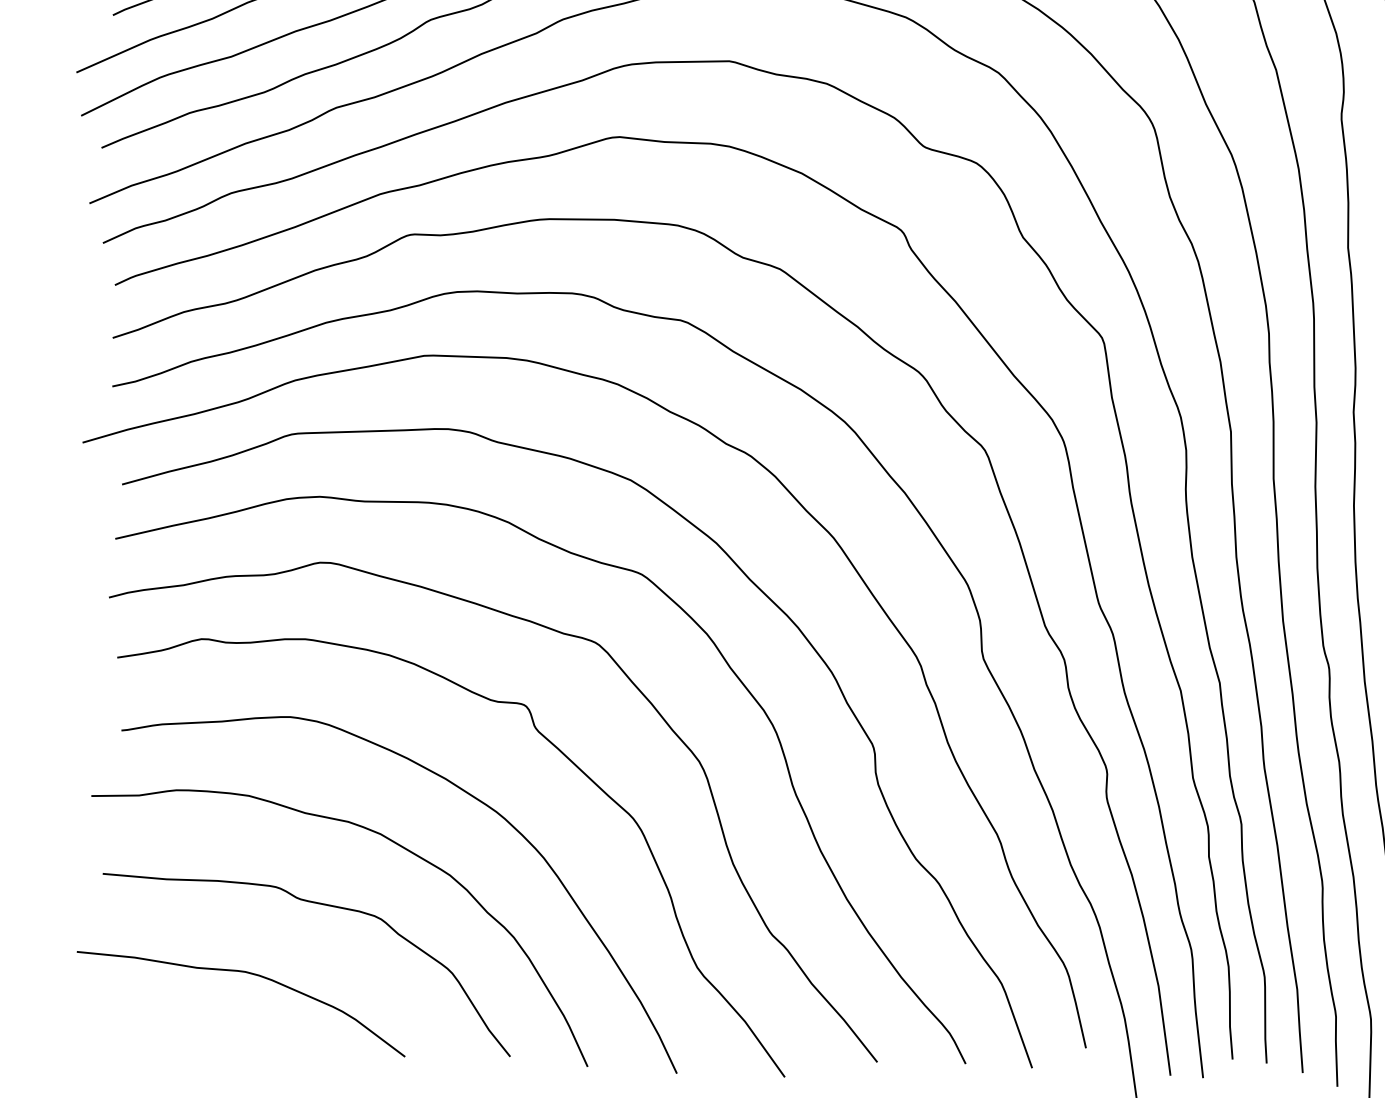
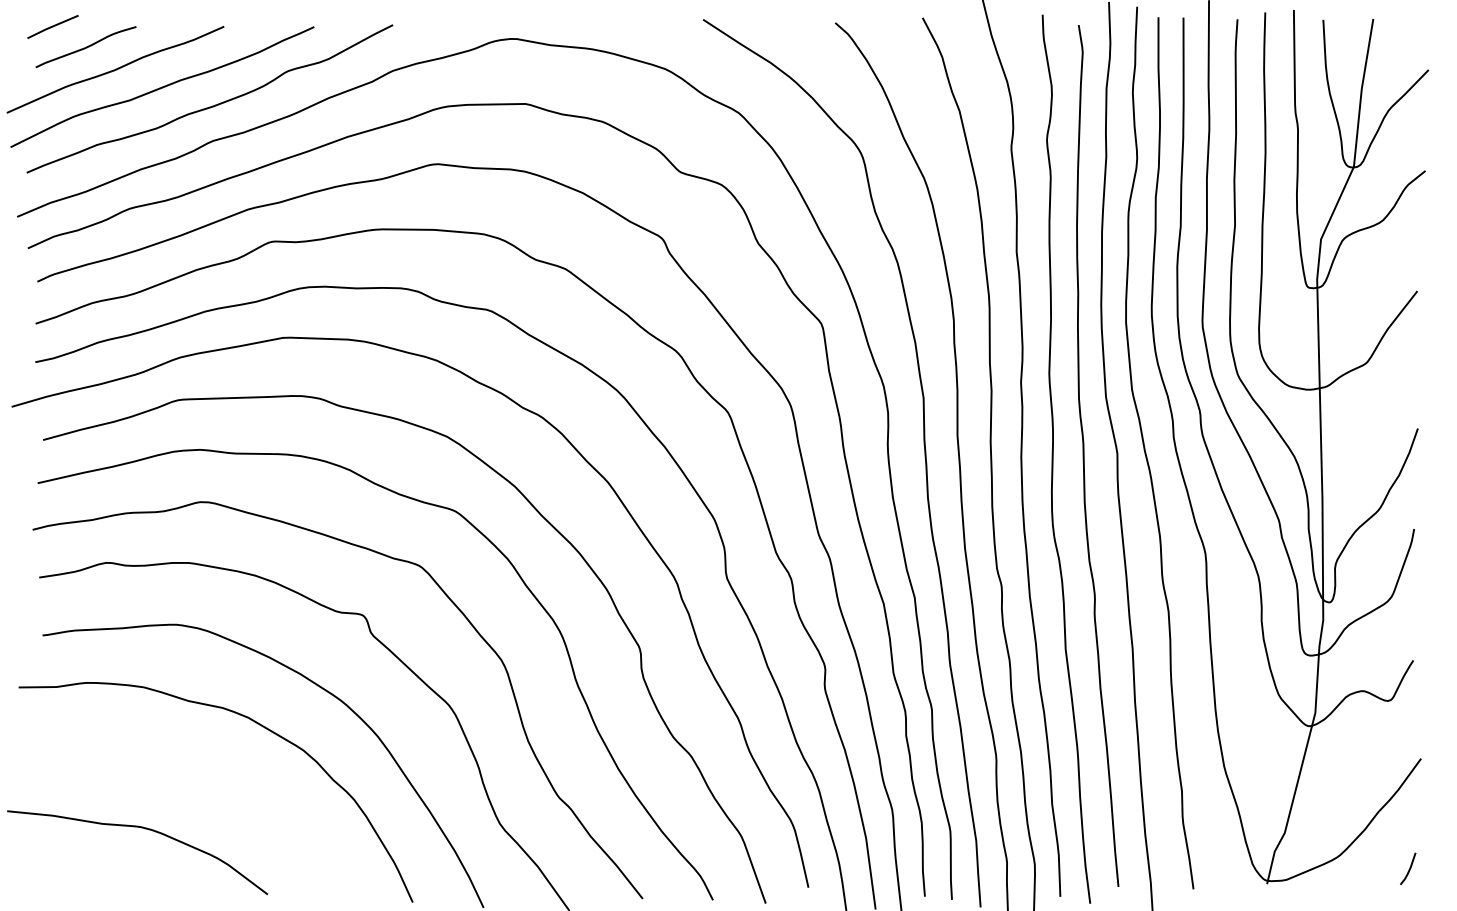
curve: (316, 904) -> (197, 773), removed

